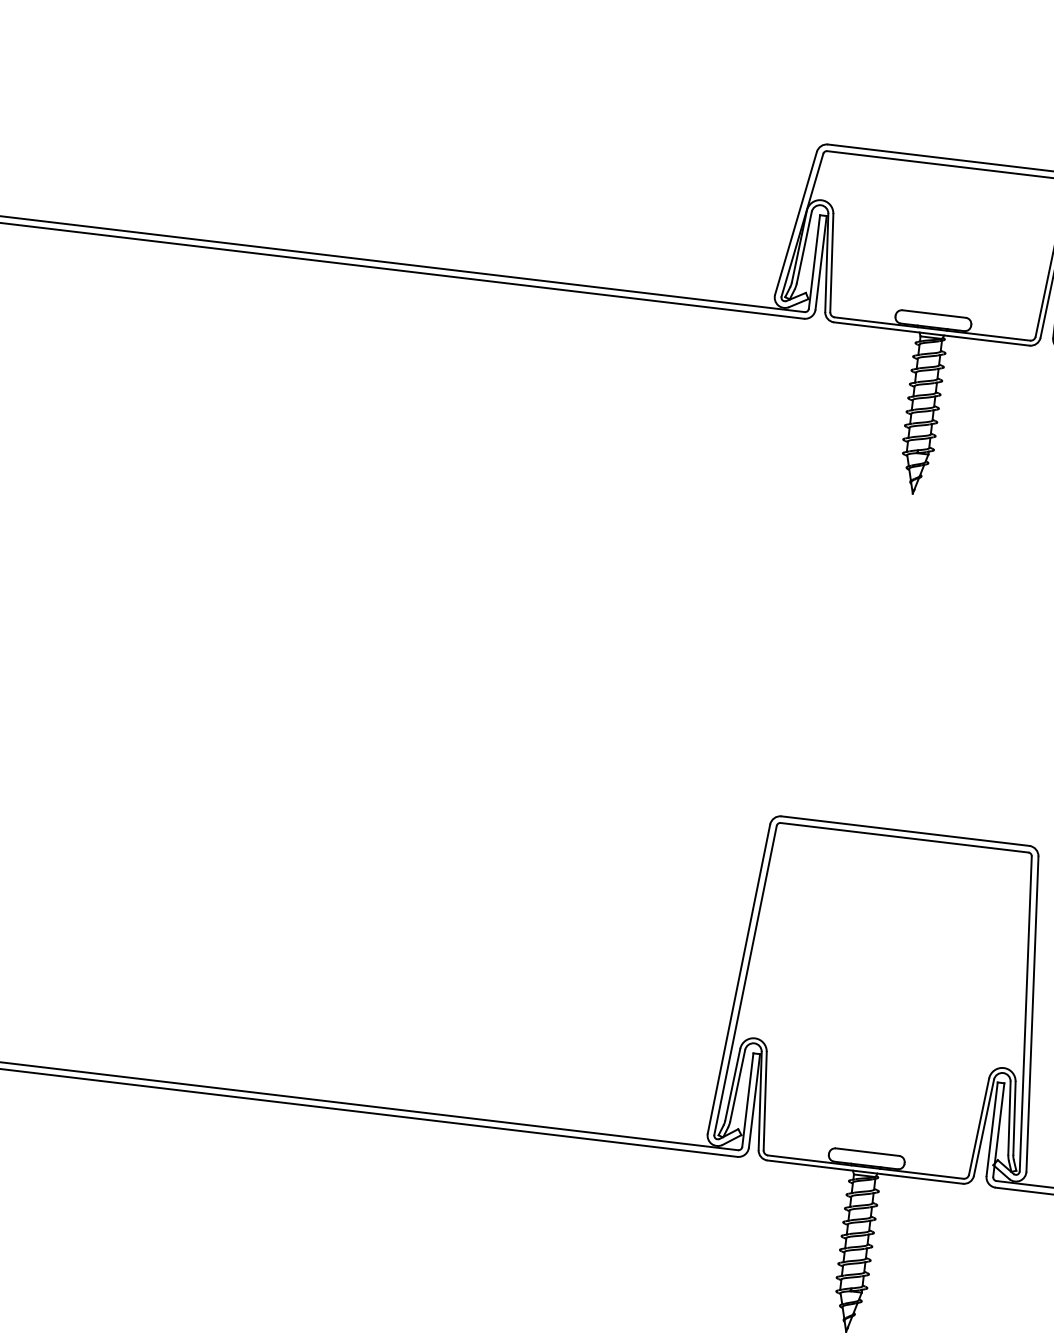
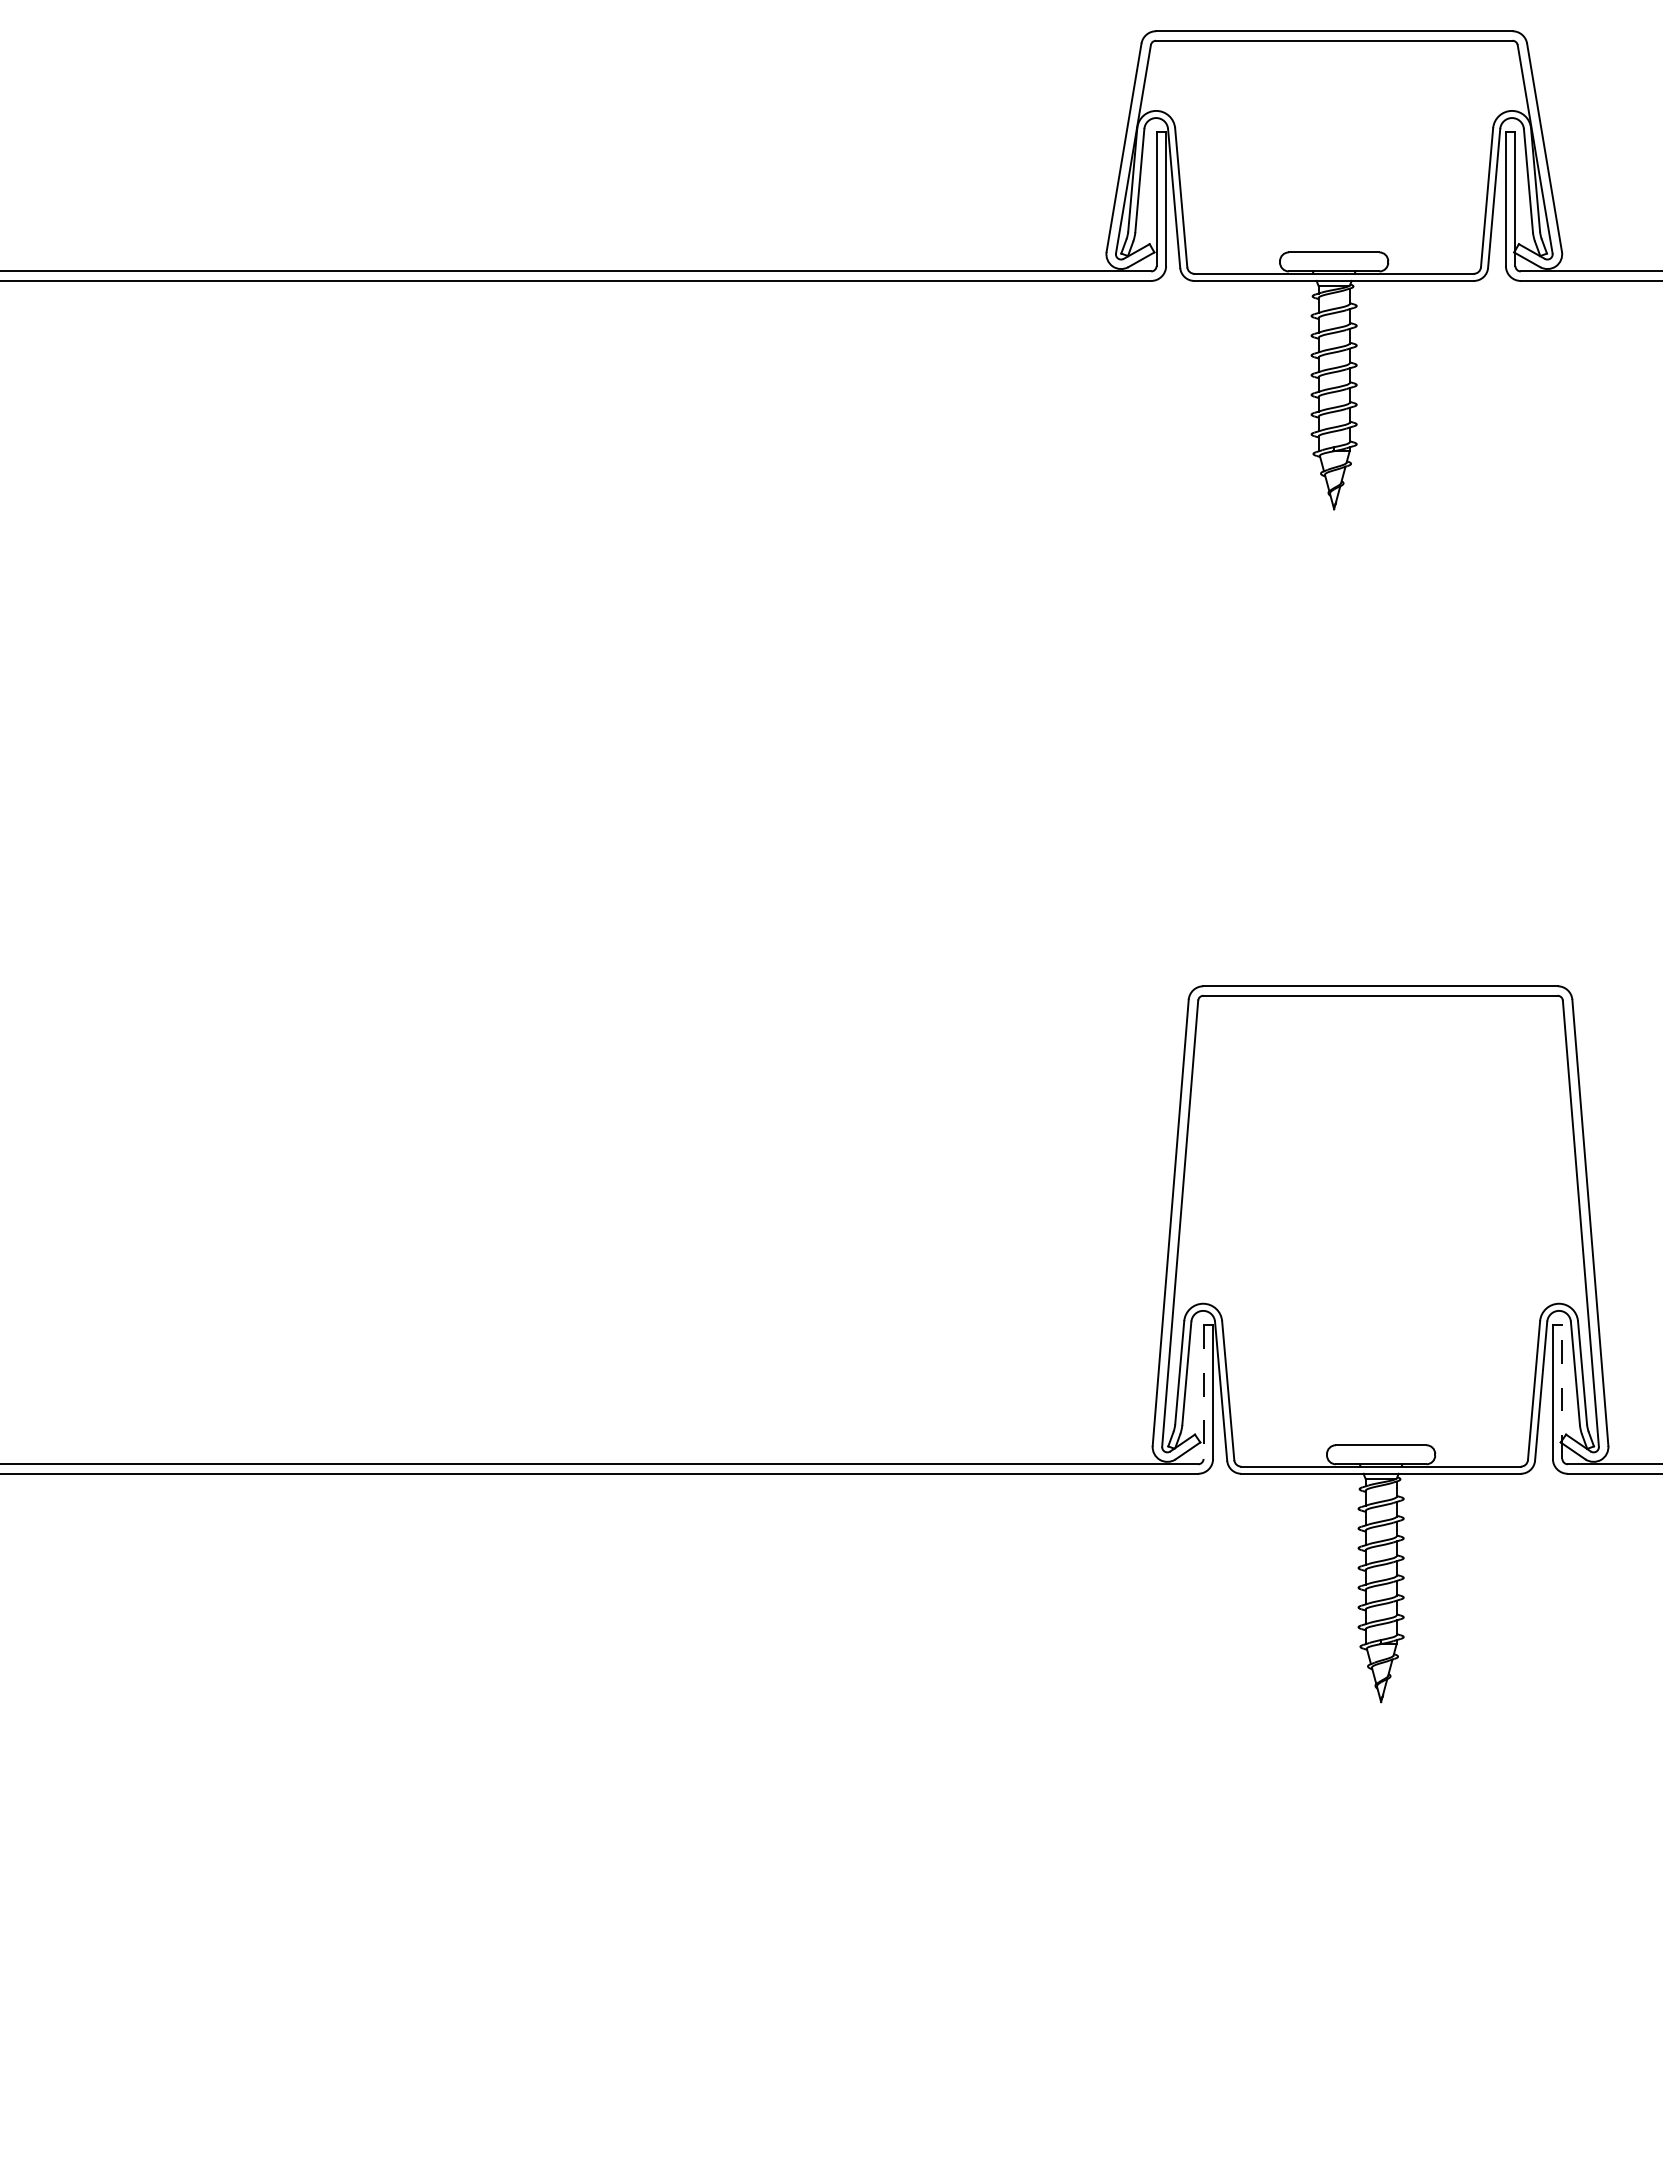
line: (747, 1100) -> (1203, 1392), solid -> dashed
line: (998, 1130) -> (1562, 1392), solid -> dashed

